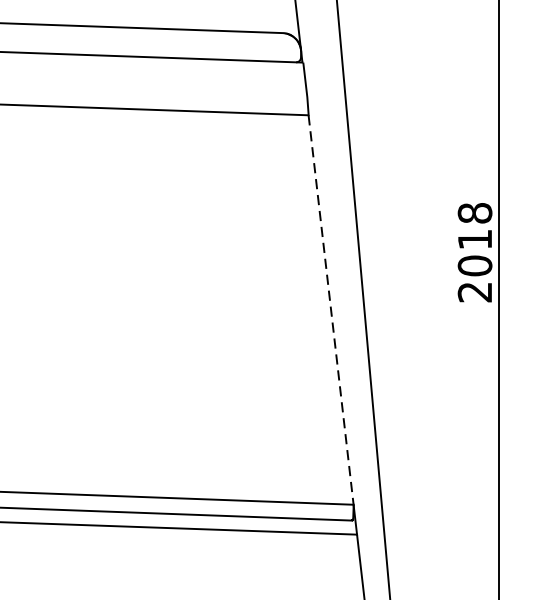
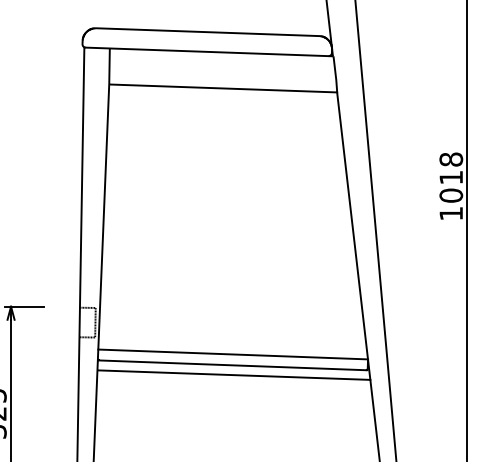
text: (473, 291) -> (450, 213), 2018 -> 1018
line: (330, 310) -> (352, 226), dashed -> solid

